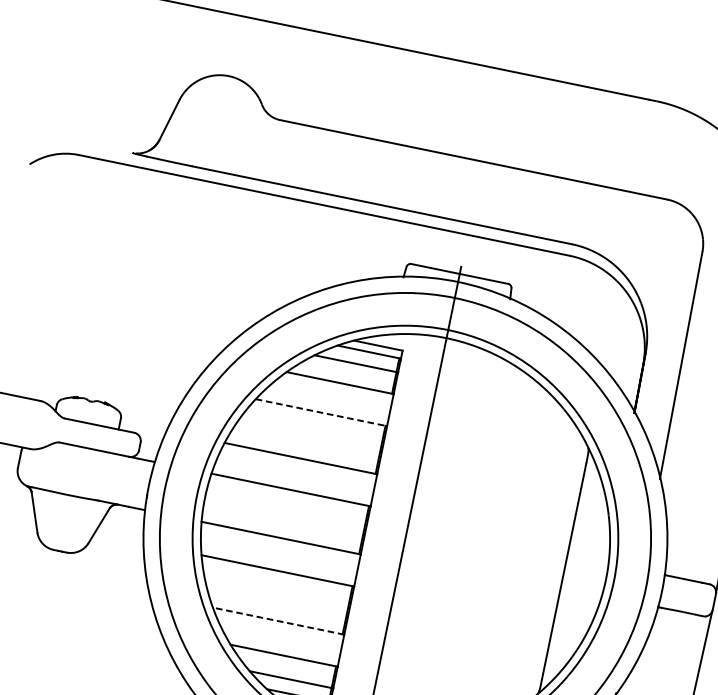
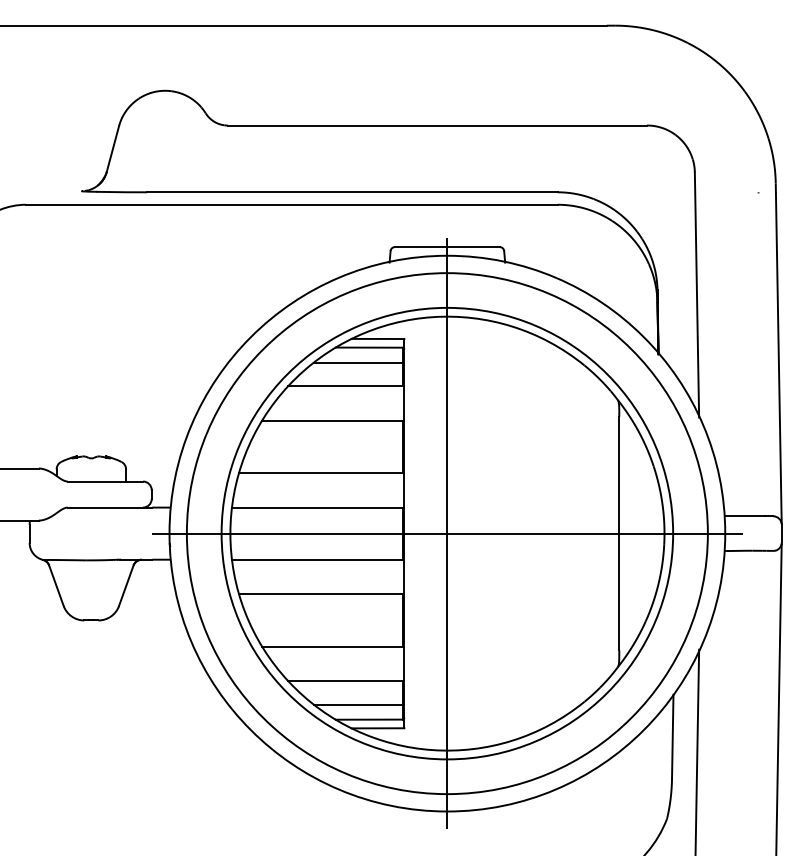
line: (321, 412) -> (333, 420), dashed -> solid
line: (405, 538) -> (447, 533), added
line: (277, 621) -> (332, 646), dashed -> solid

